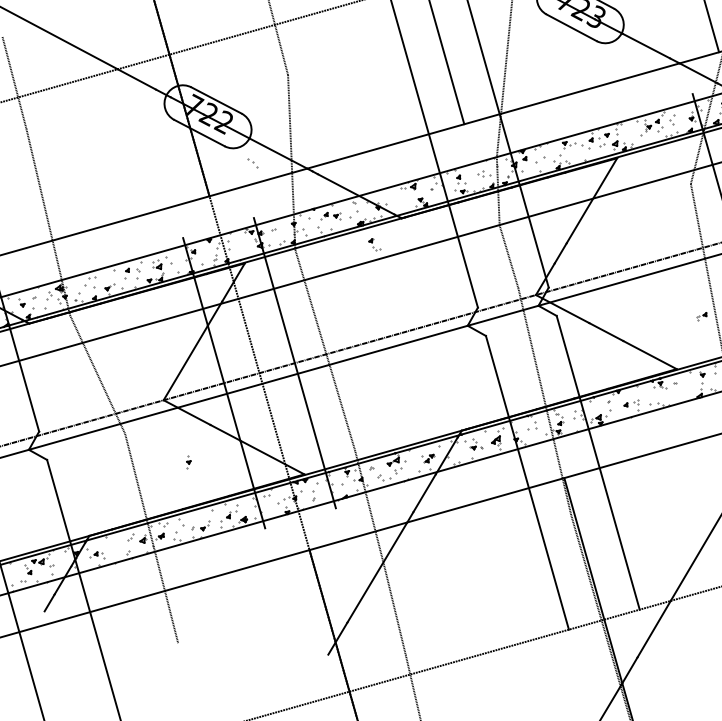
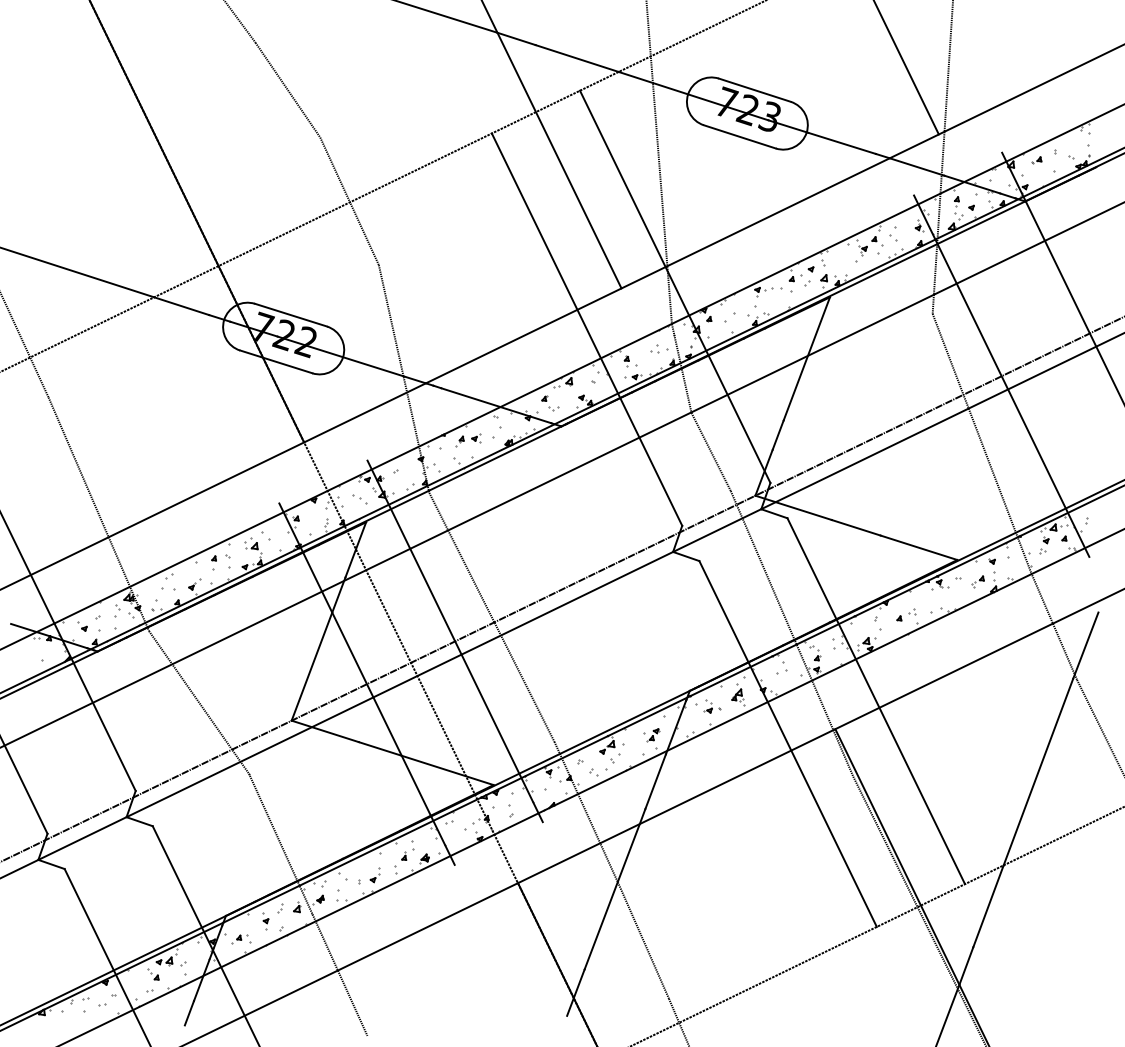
part: (252, 163) -> (359, 499), moved
part: (374, 244) -> (550, 403), moved
part: (701, 315) -> (977, 581), moved
part: (188, 462) -> (265, 921), moved

